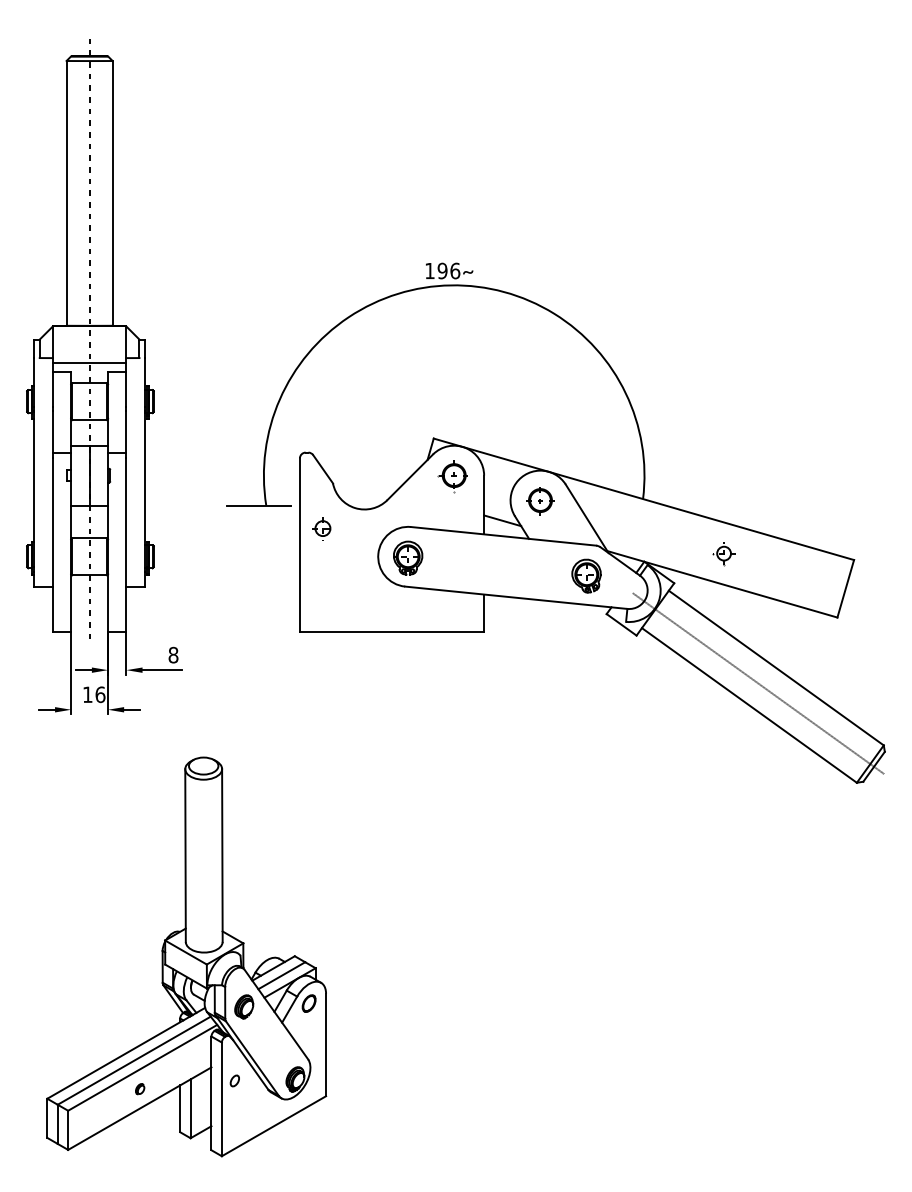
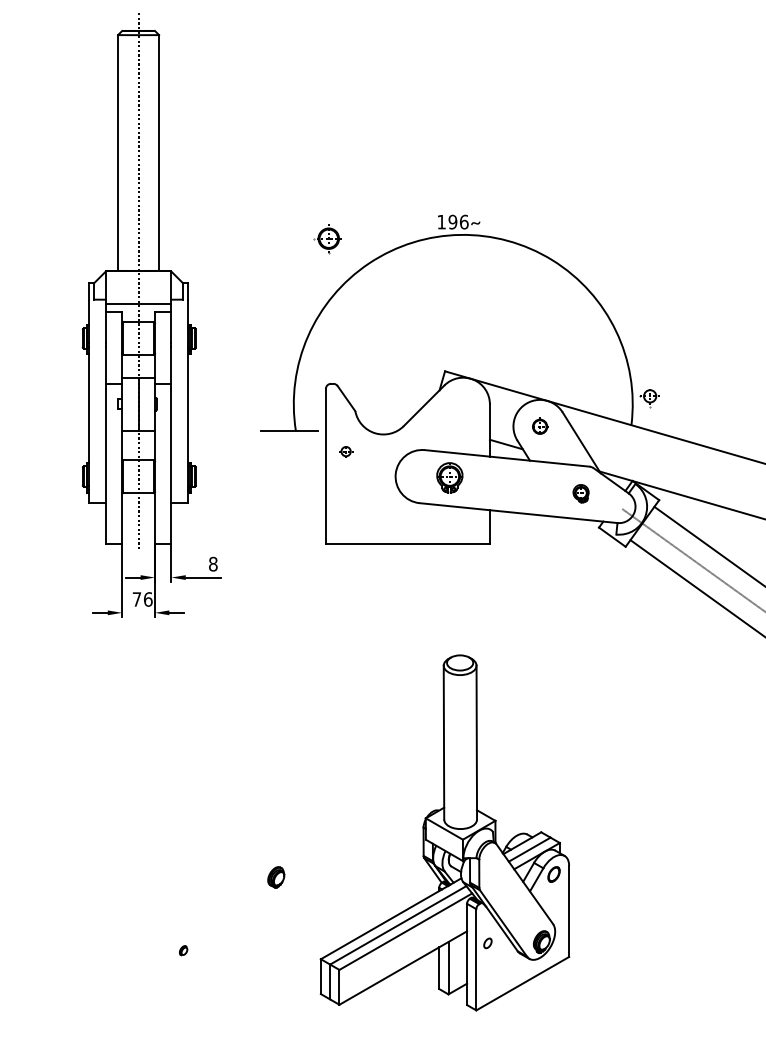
part: (452, 476) -> (327, 239), moved
part: (540, 501) -> (540, 427), size x0.7
part: (321, 528) -> (345, 451), size x0.7
part: (723, 554) -> (649, 397), moved
part: (408, 557) -> (450, 477), moved
part: (586, 575) -> (581, 493), size x0.6
text: (87, 694) -> (136, 599), 16 -> 76
part: (186, 956) -> (444, 832), moved

